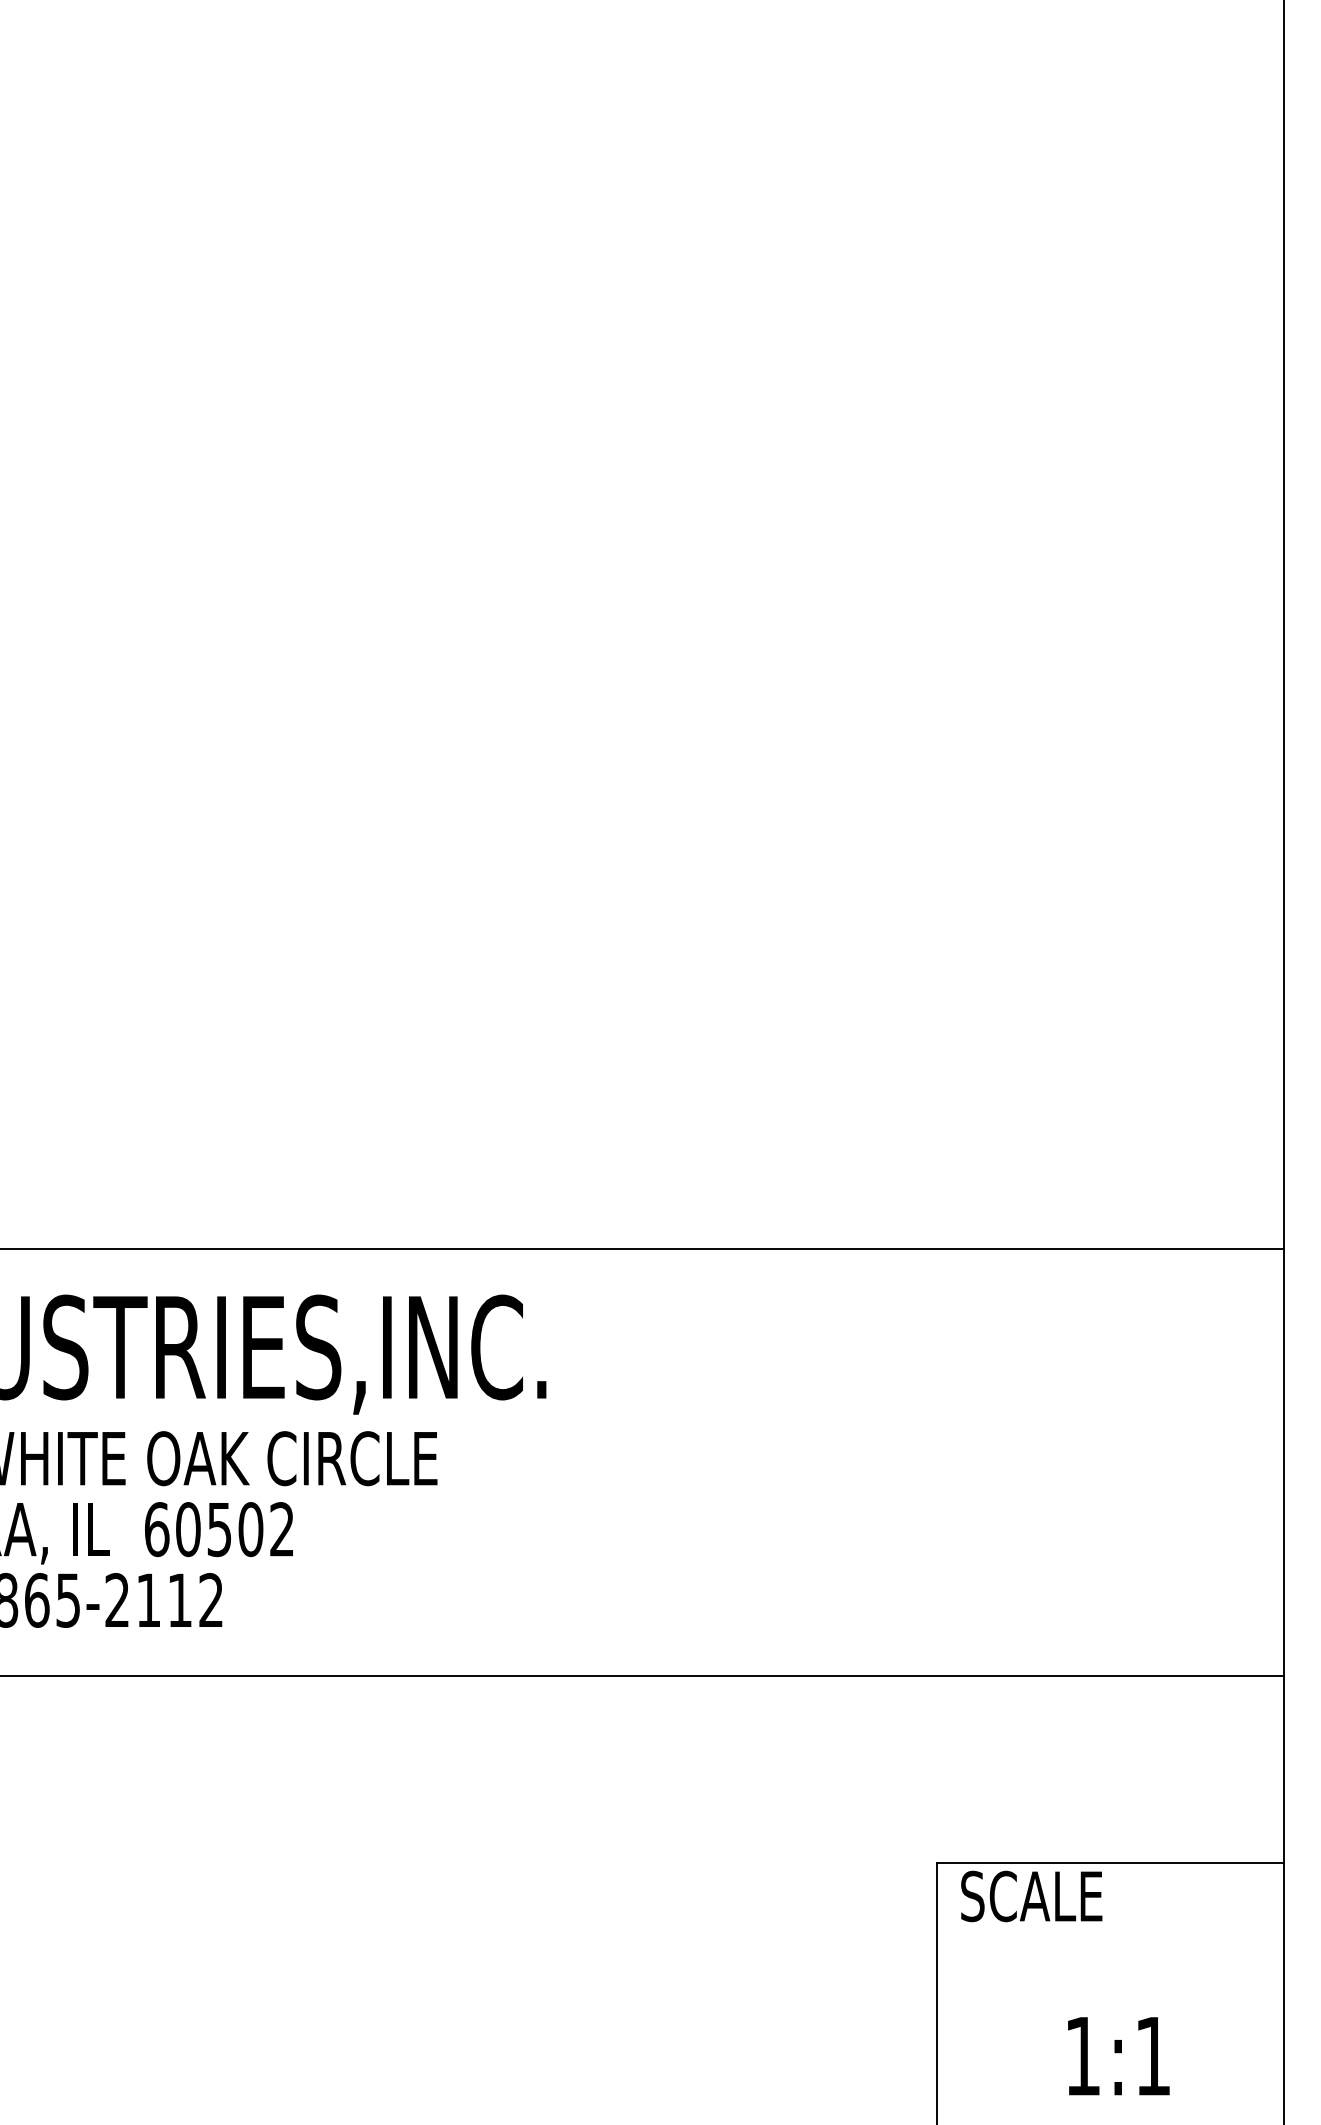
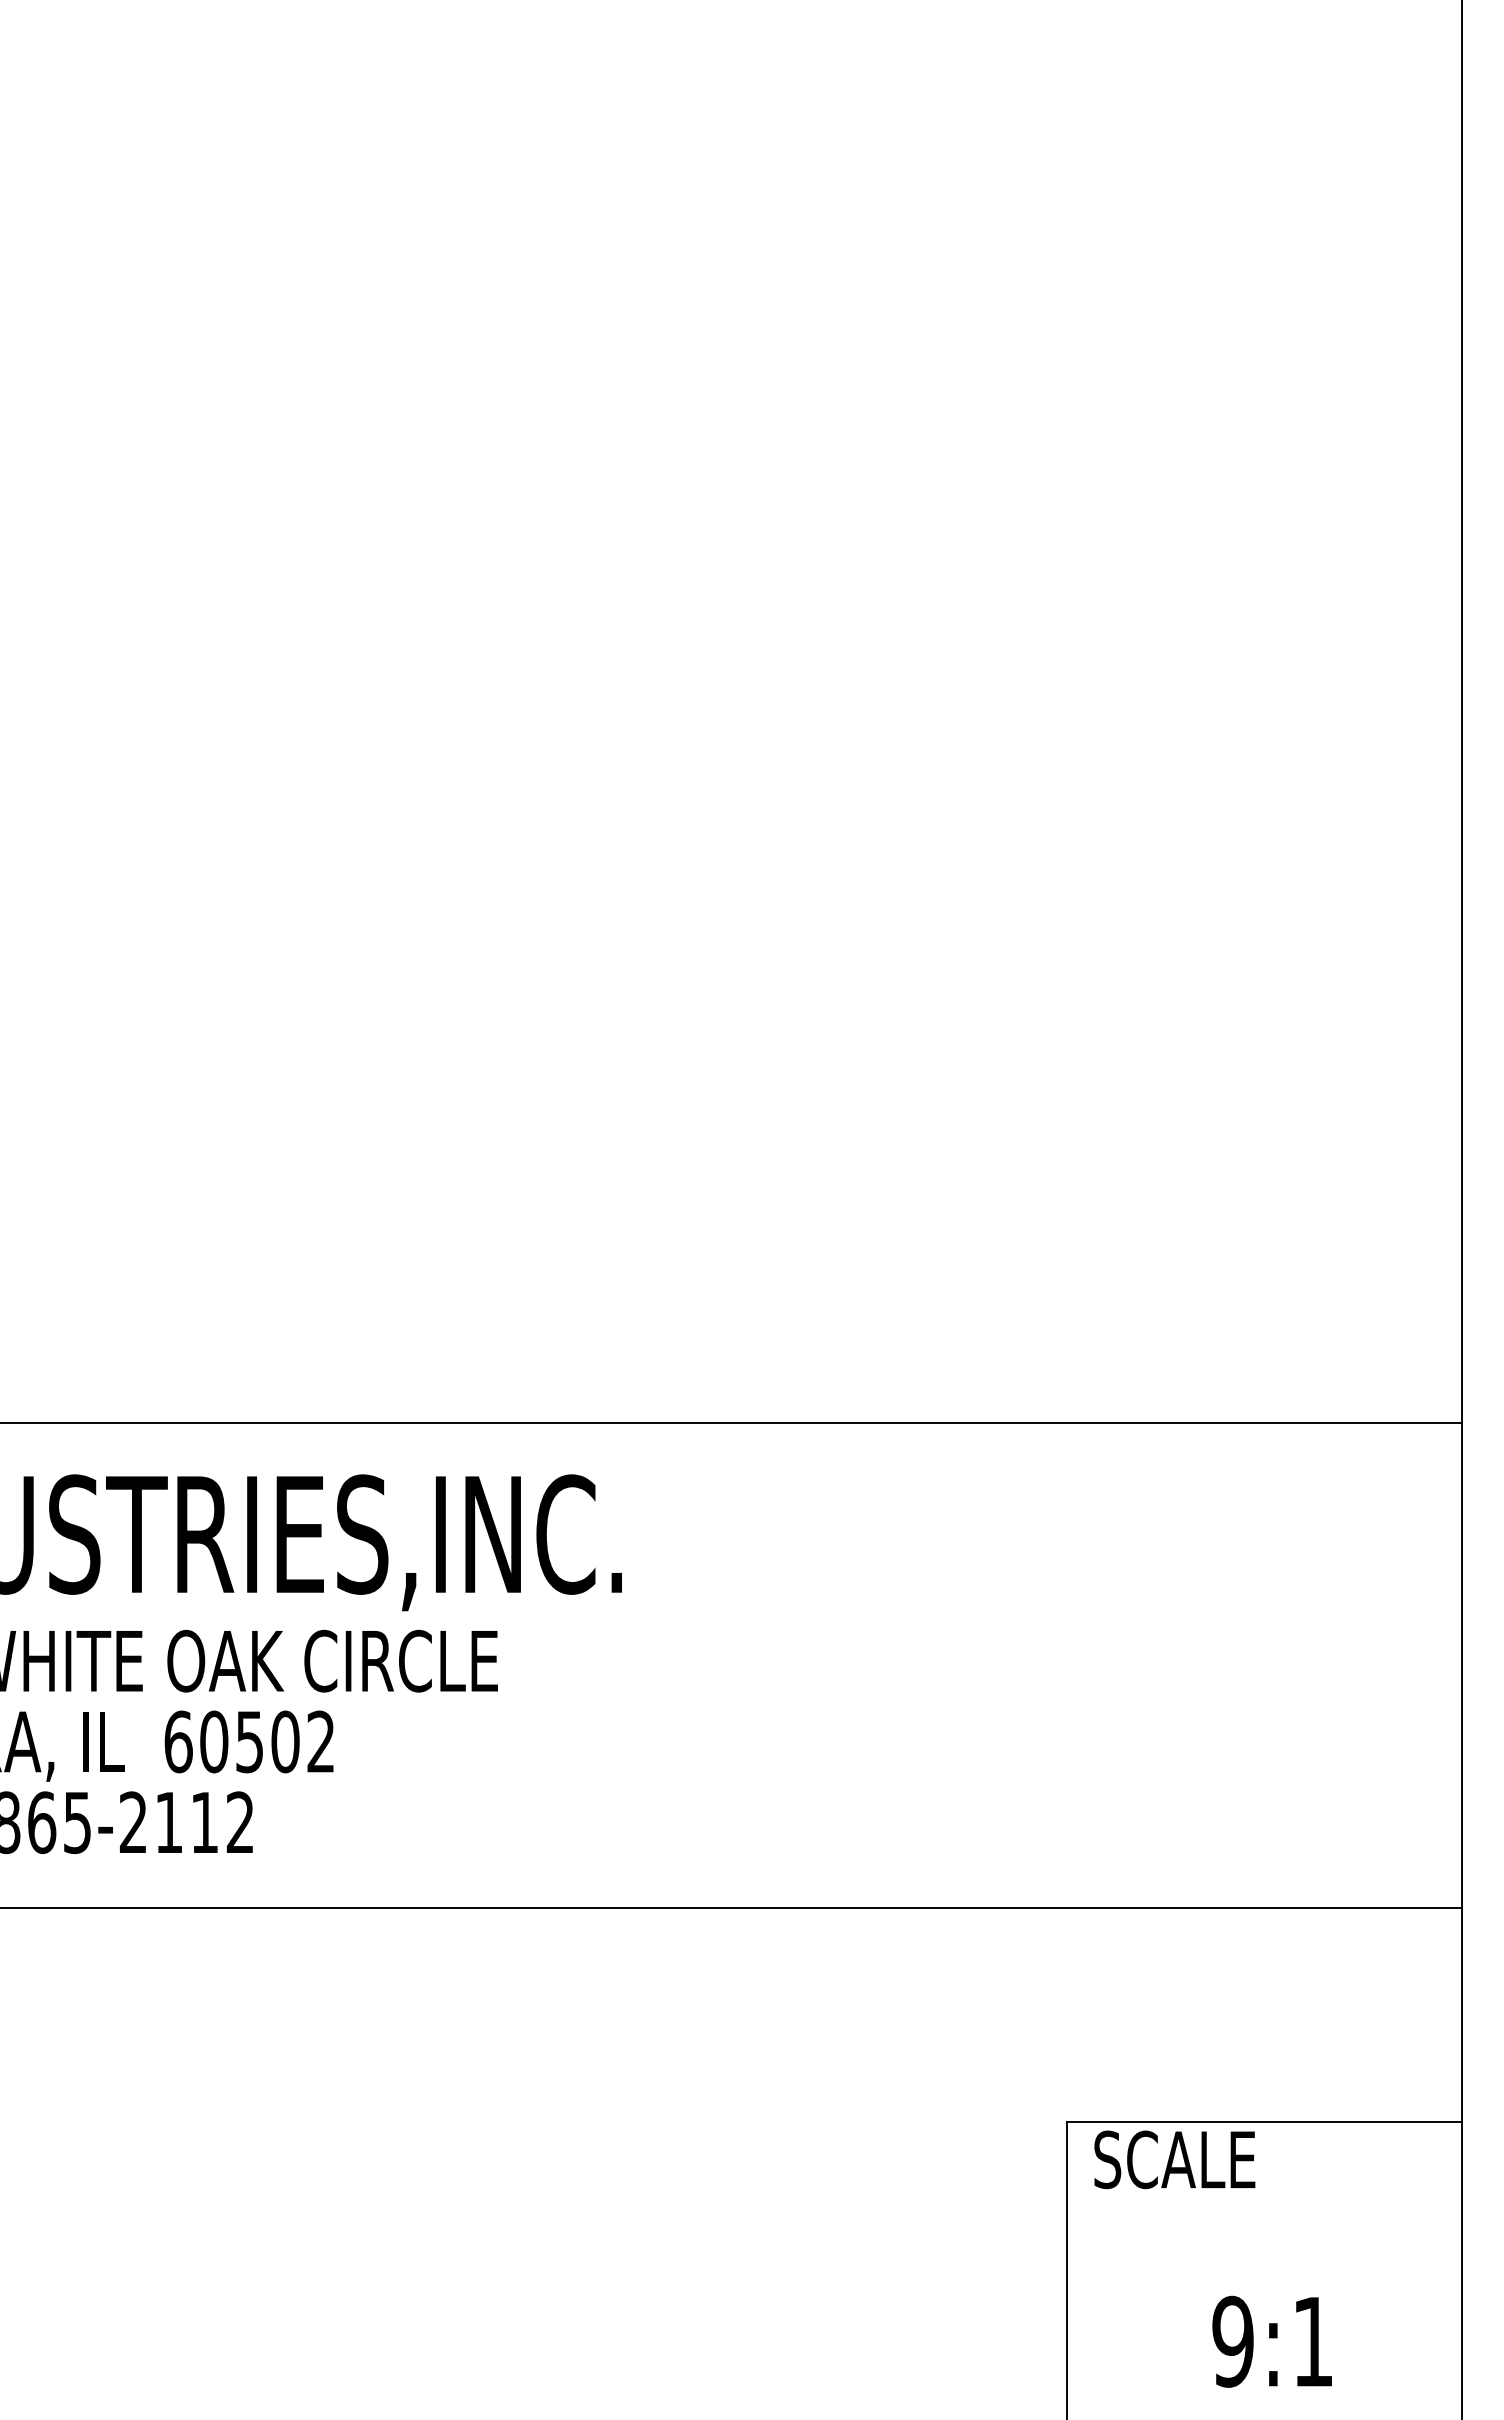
text: (1082, 2055) -> (1232, 2341), 1:1 -> 9:1

